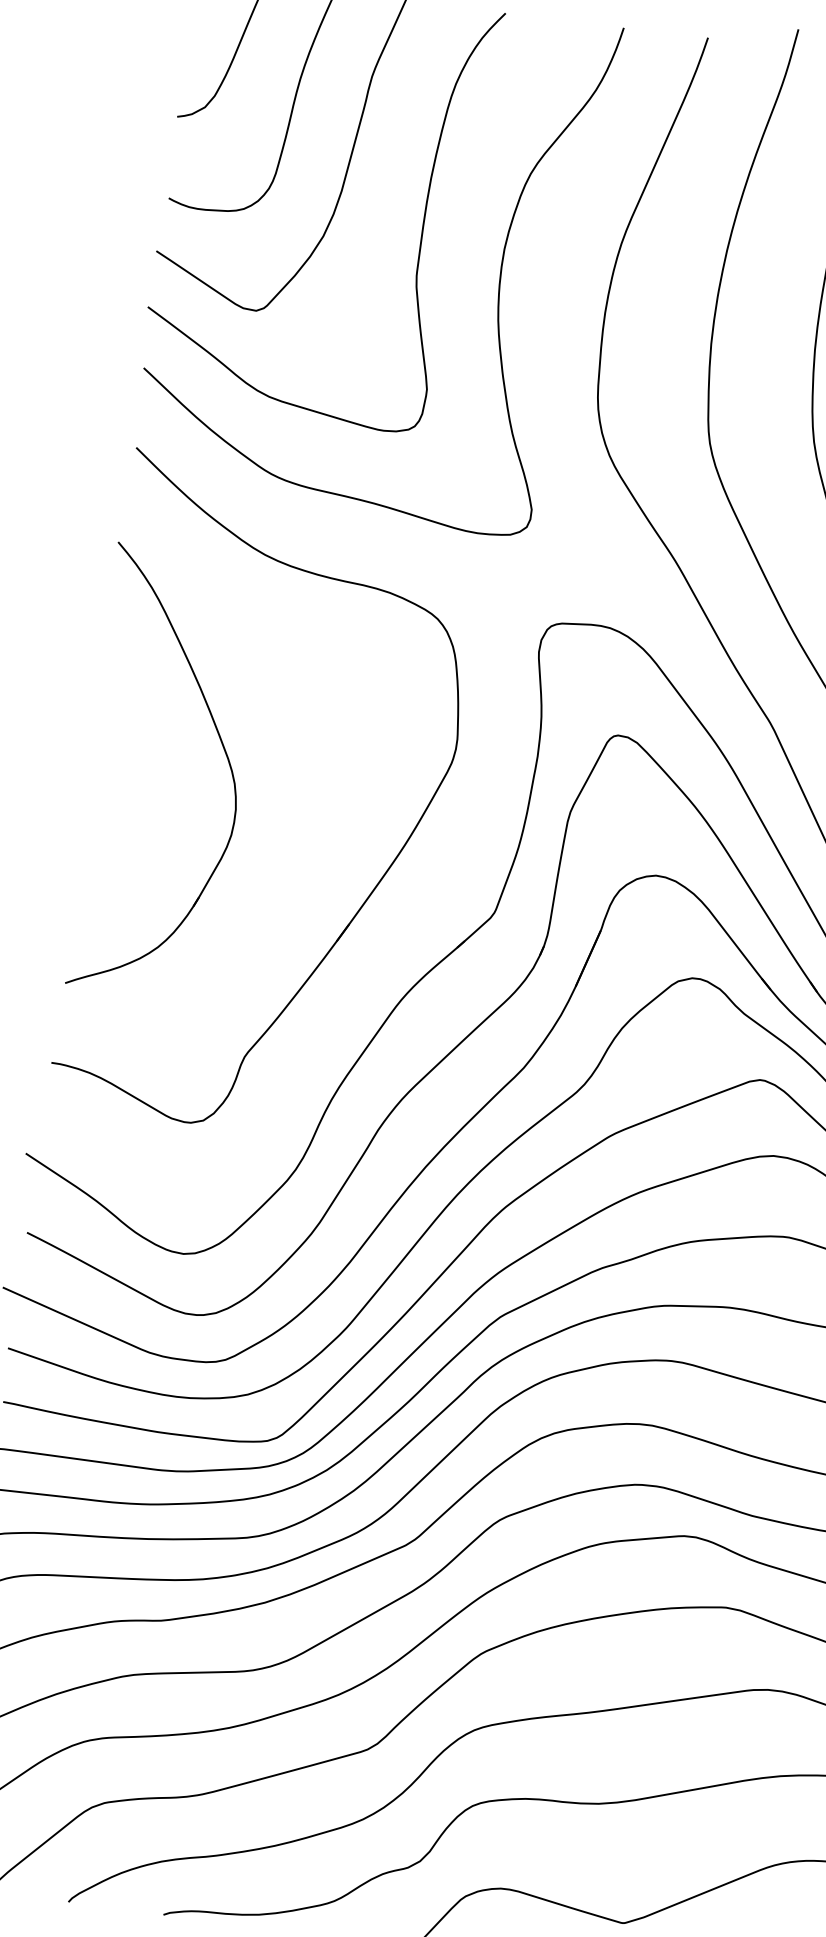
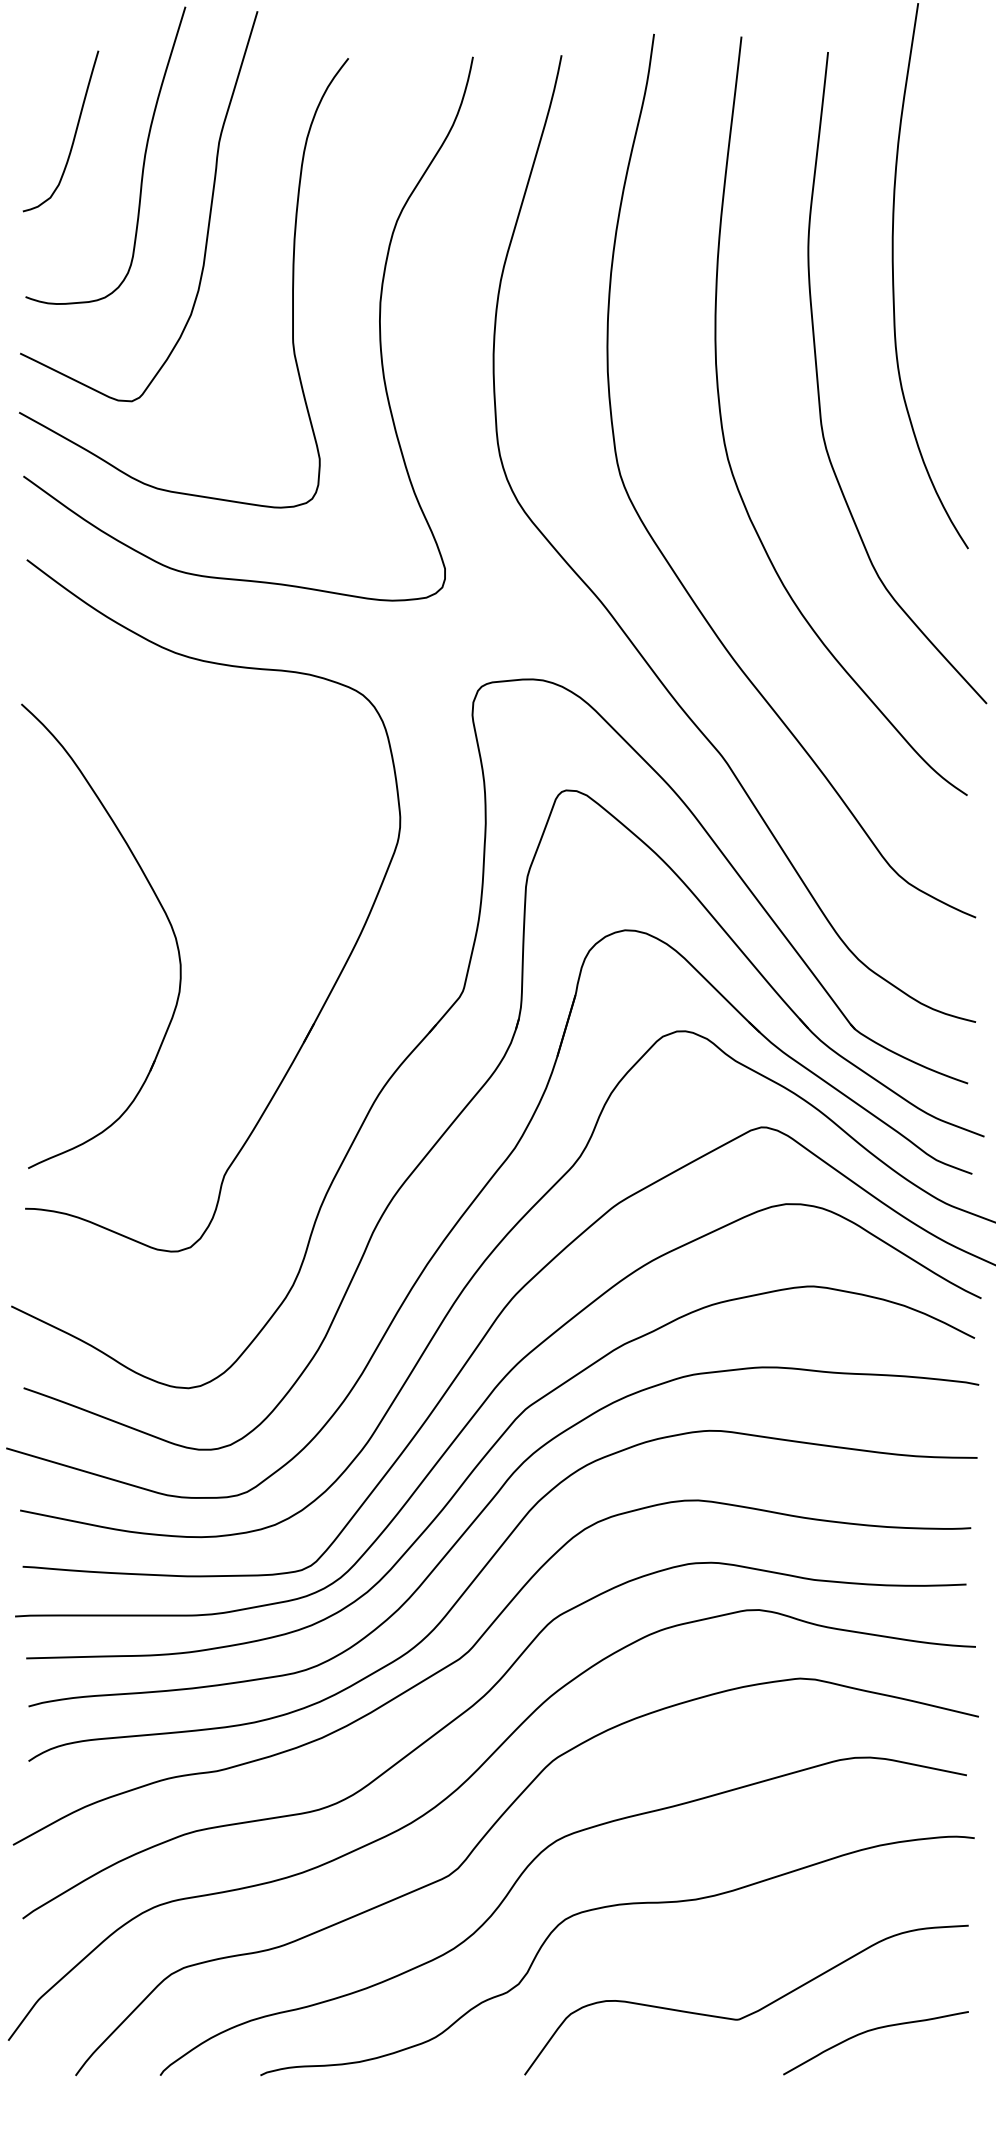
part: (224, 751) -> (160, 906), moved

